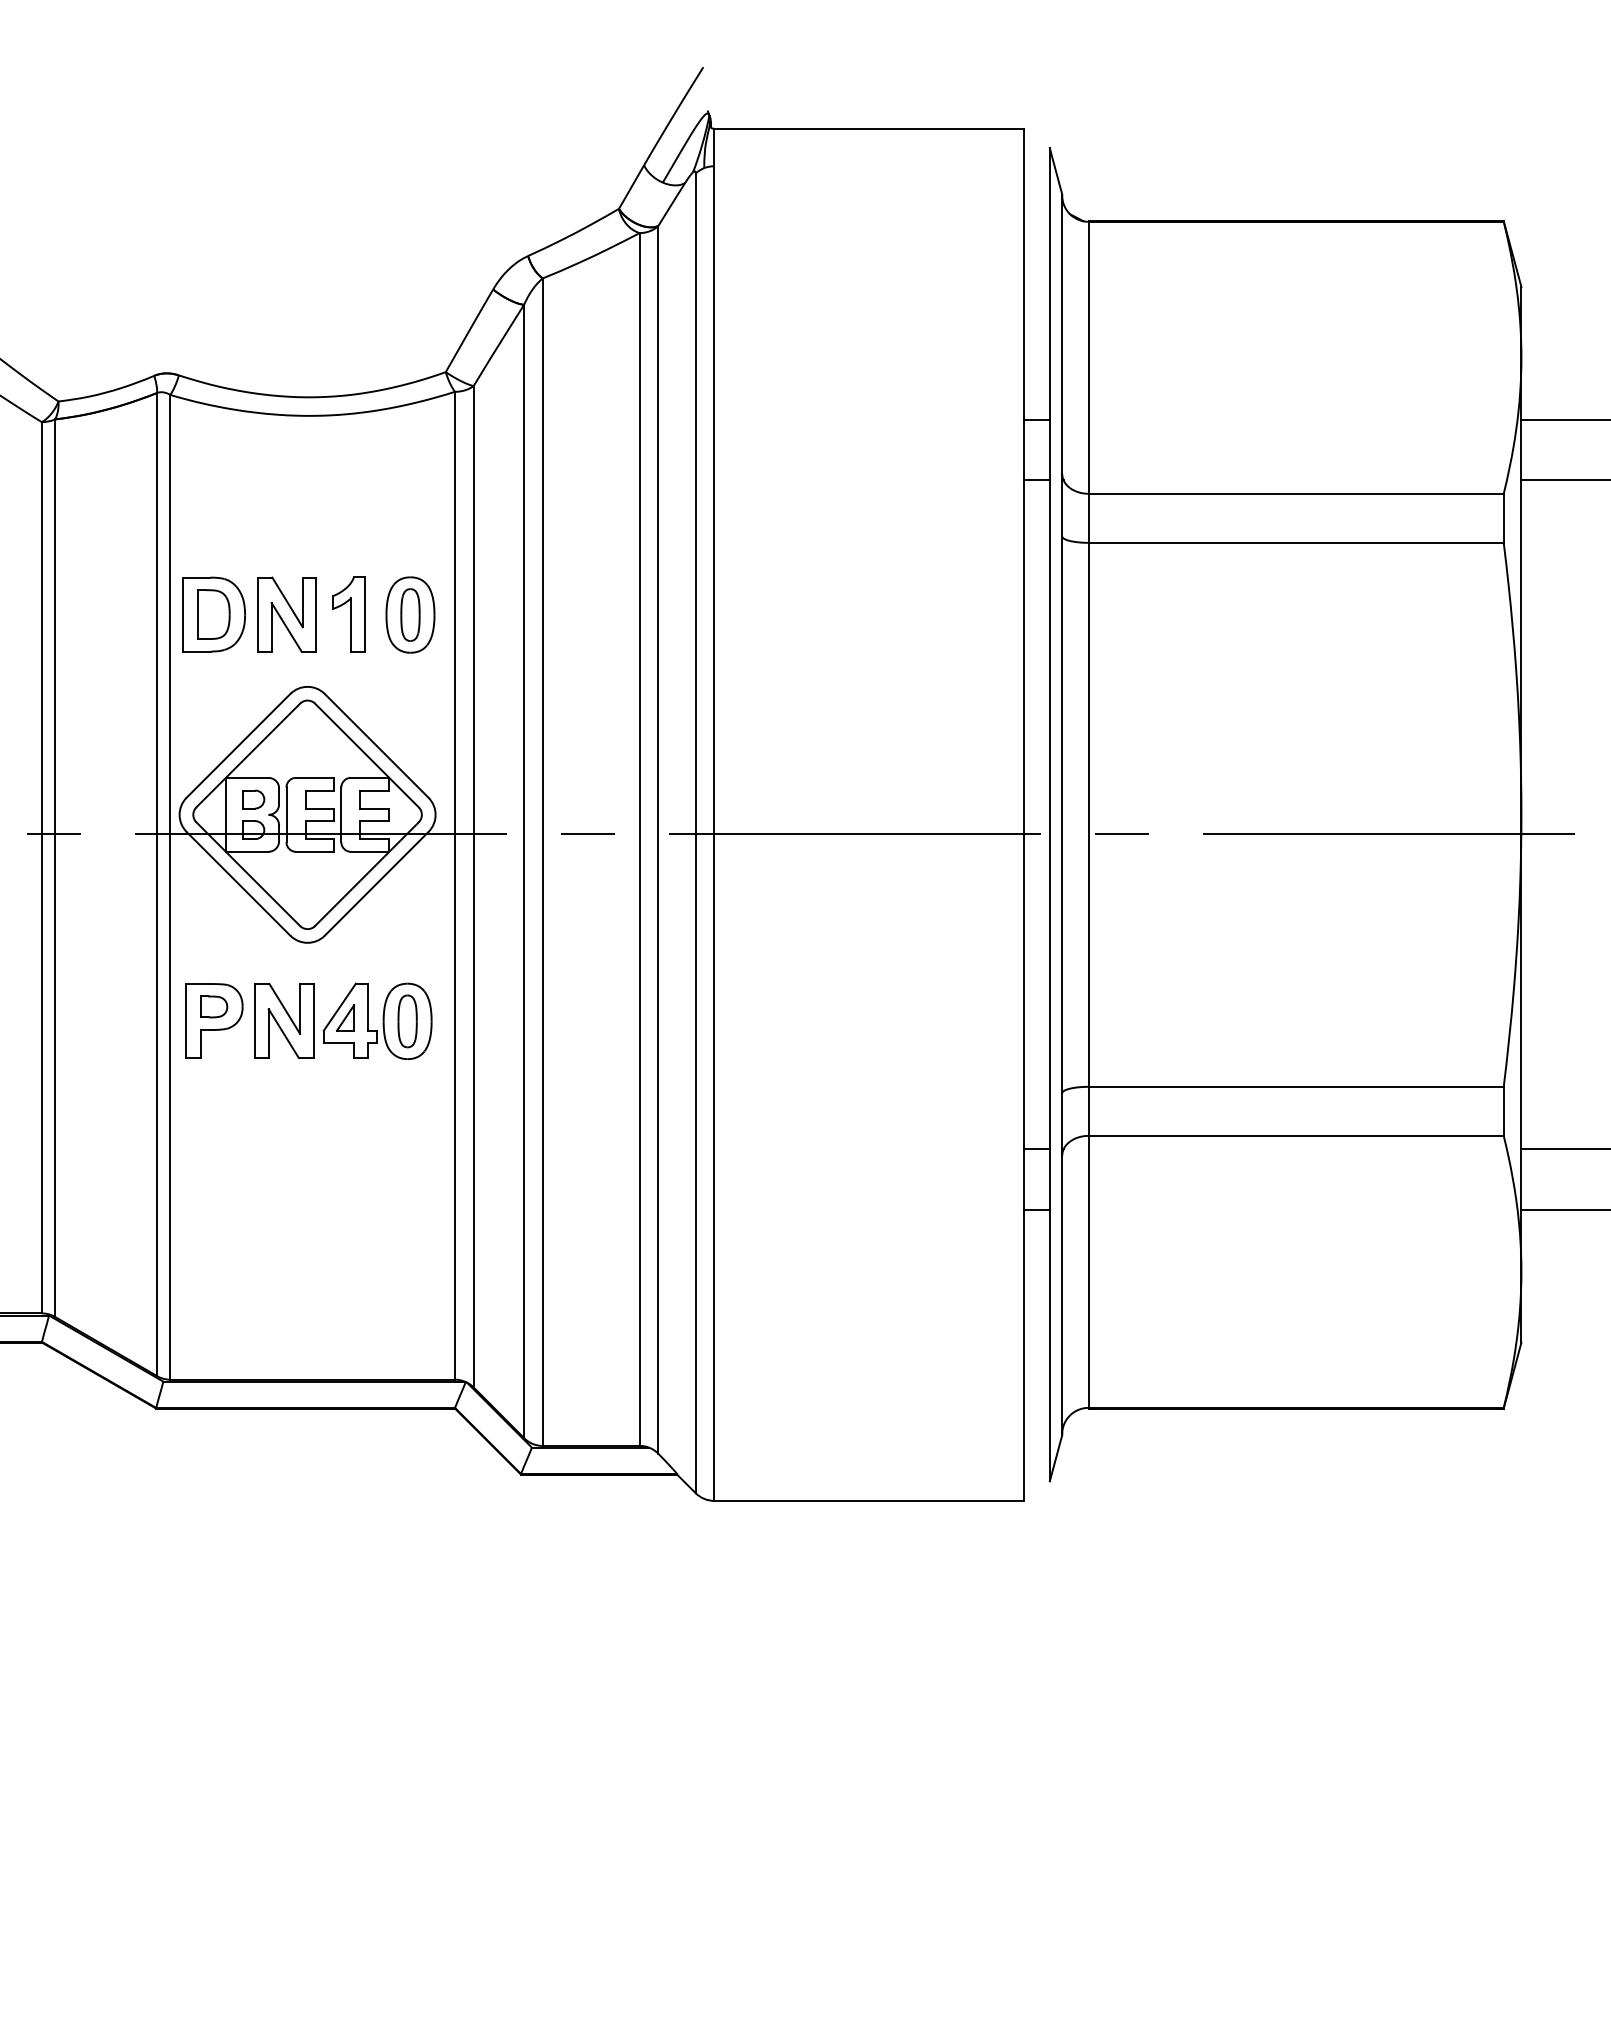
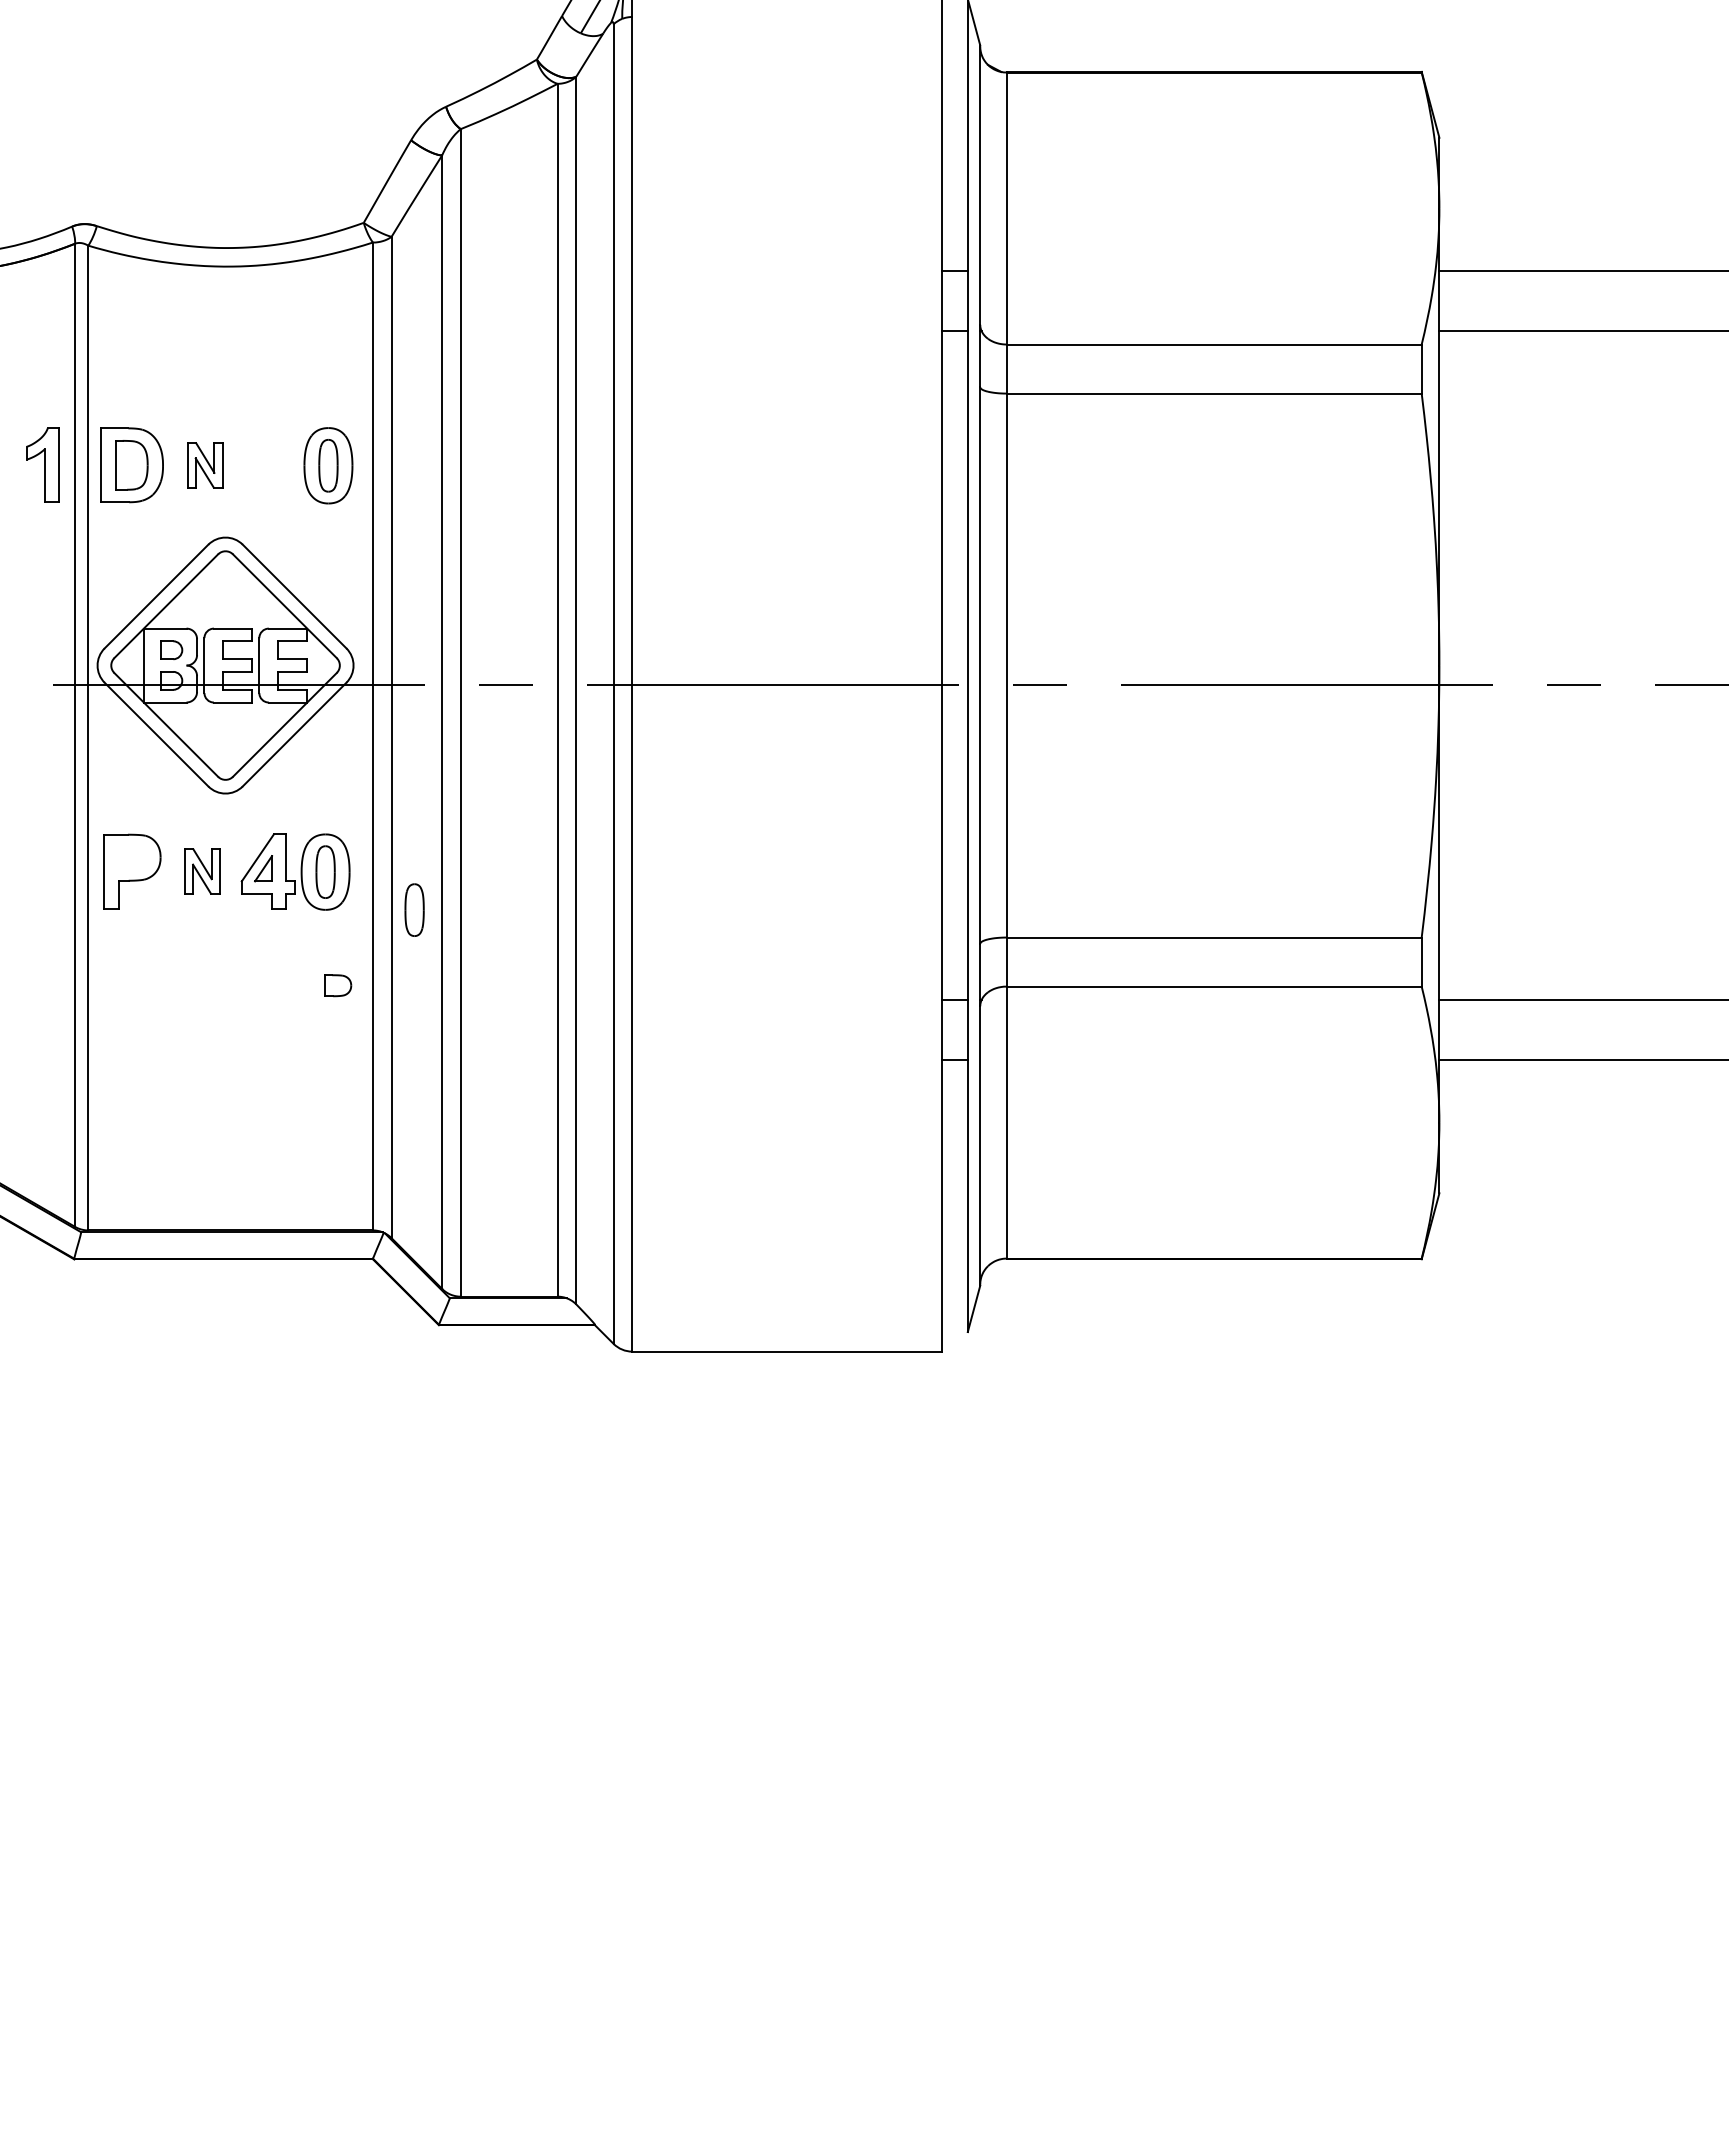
part: (348, 613) -> (42, 464), moved
part: (286, 614) -> (204, 465), size x0.6
part: (214, 1006) -> (338, 985), moved
part: (284, 1020) -> (202, 871), size x0.6
part: (496, 1058) -> (414, 909), added

